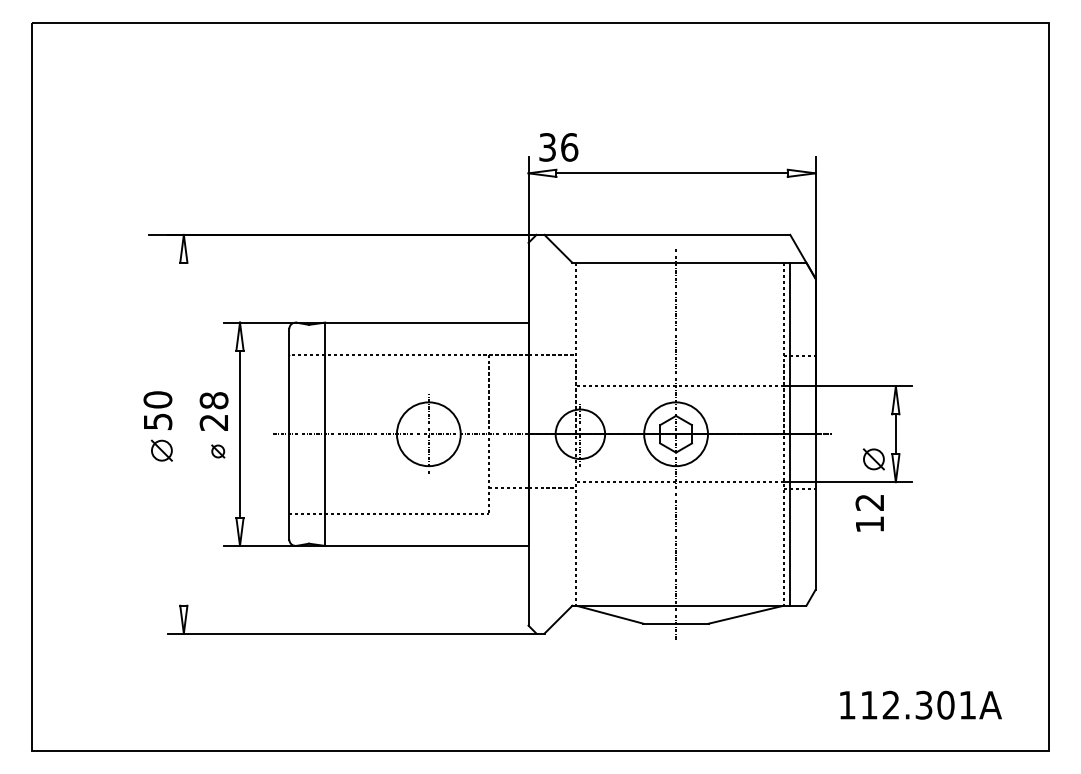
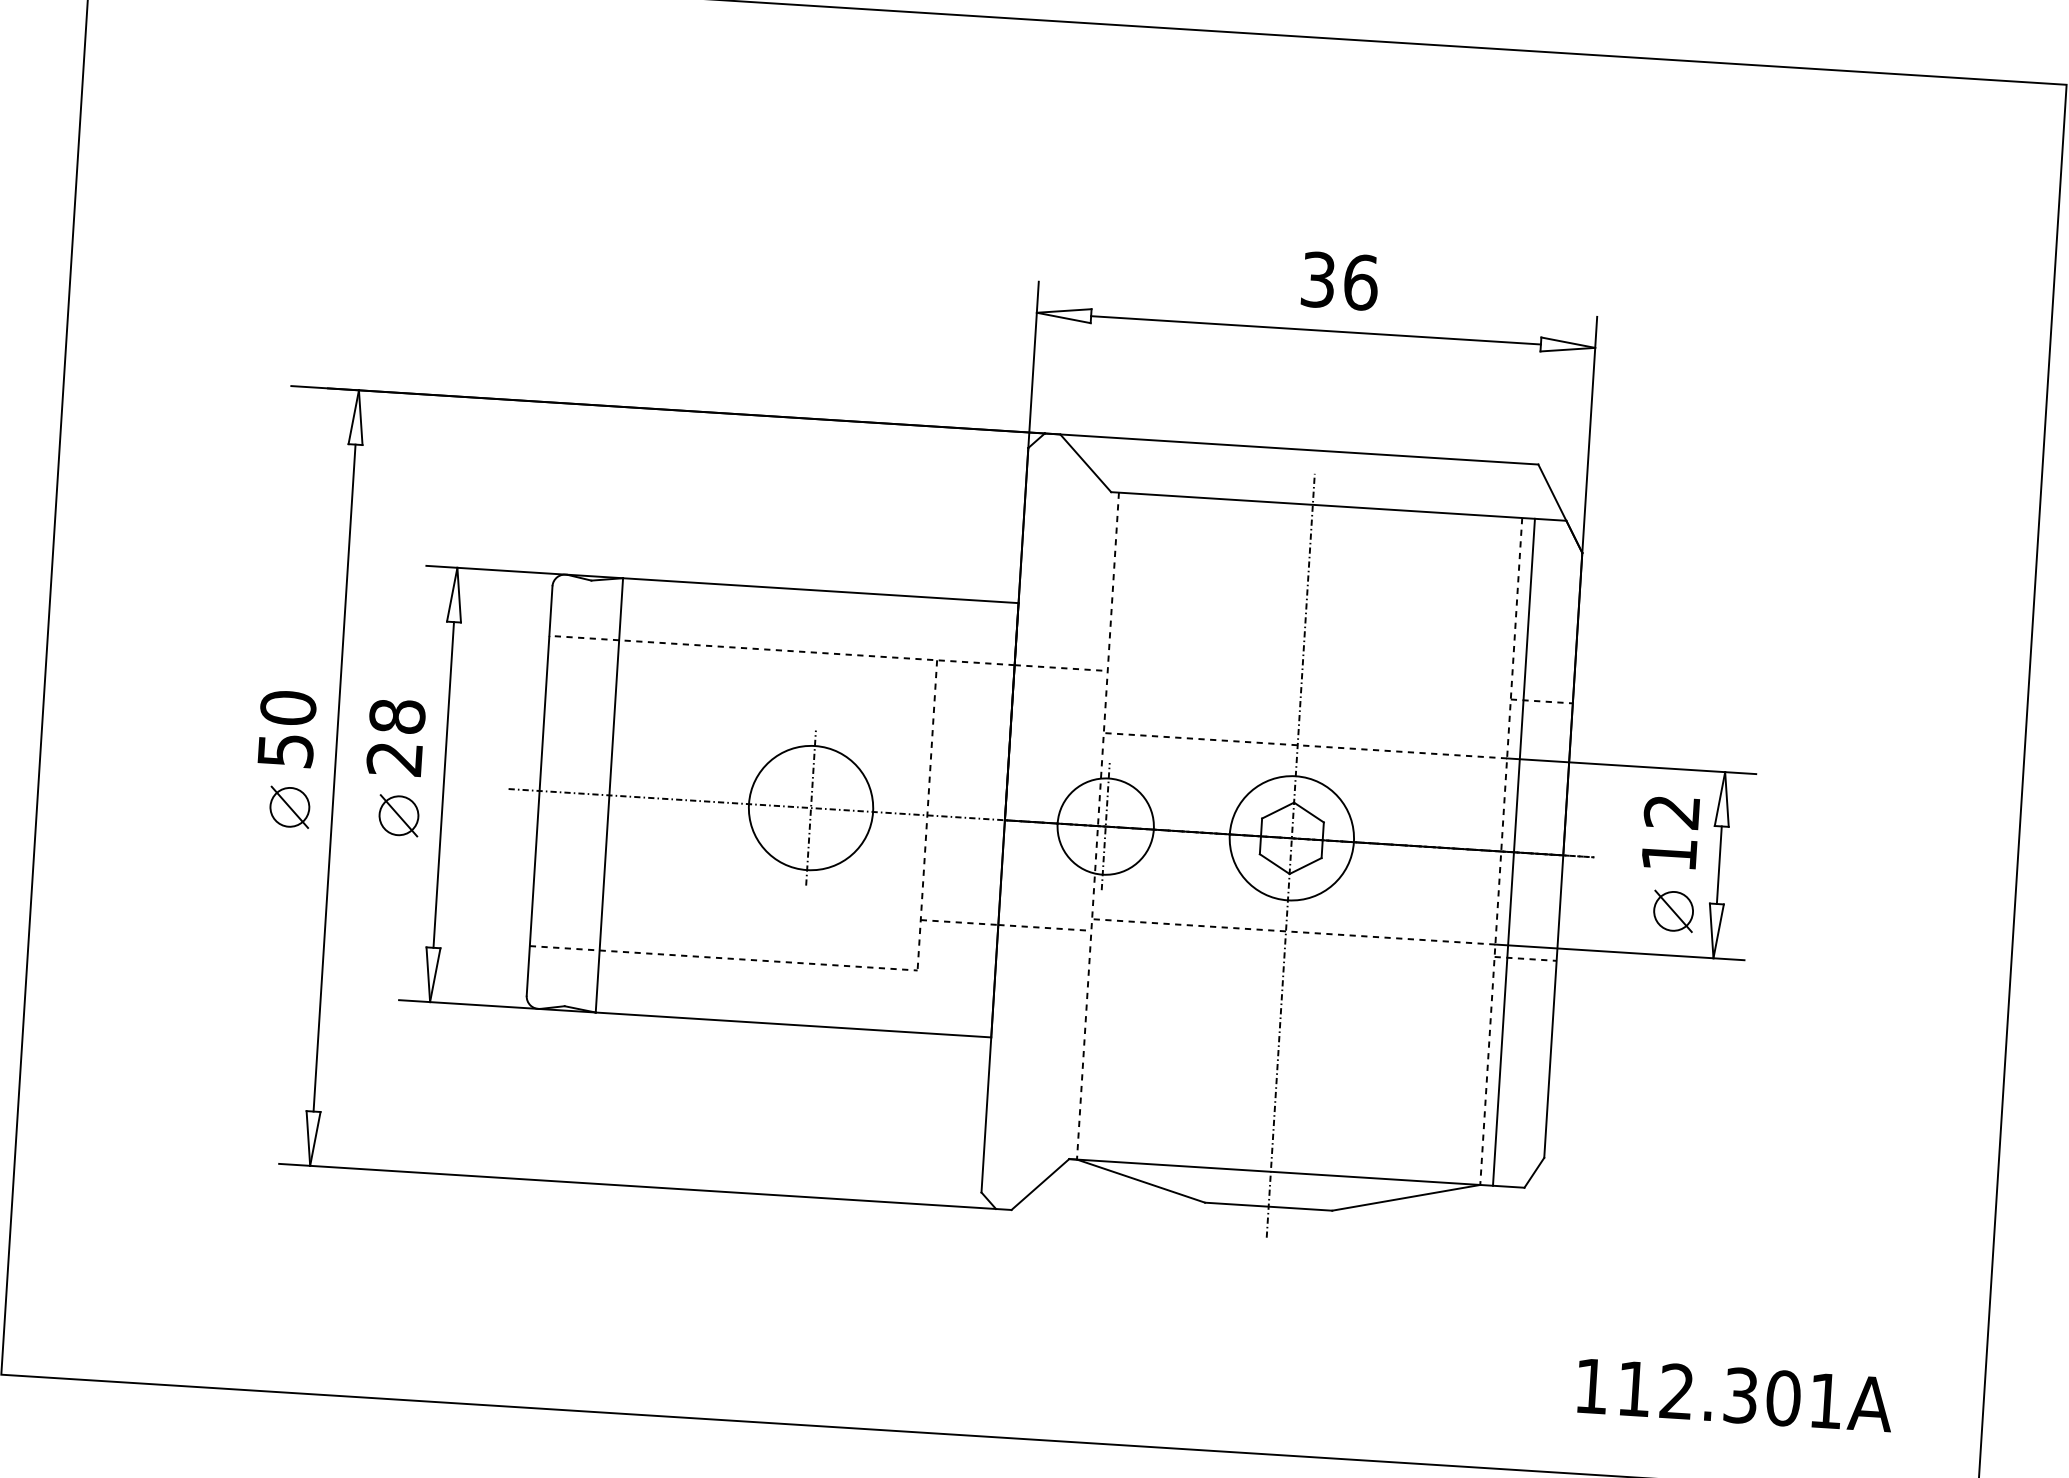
text: (558, 147) -> (1339, 281), moved
line: (183, 433) -> (333, 776), added
part: (218, 451) -> (399, 815), size x1.67
text: (869, 513) -> (1669, 833), moved

